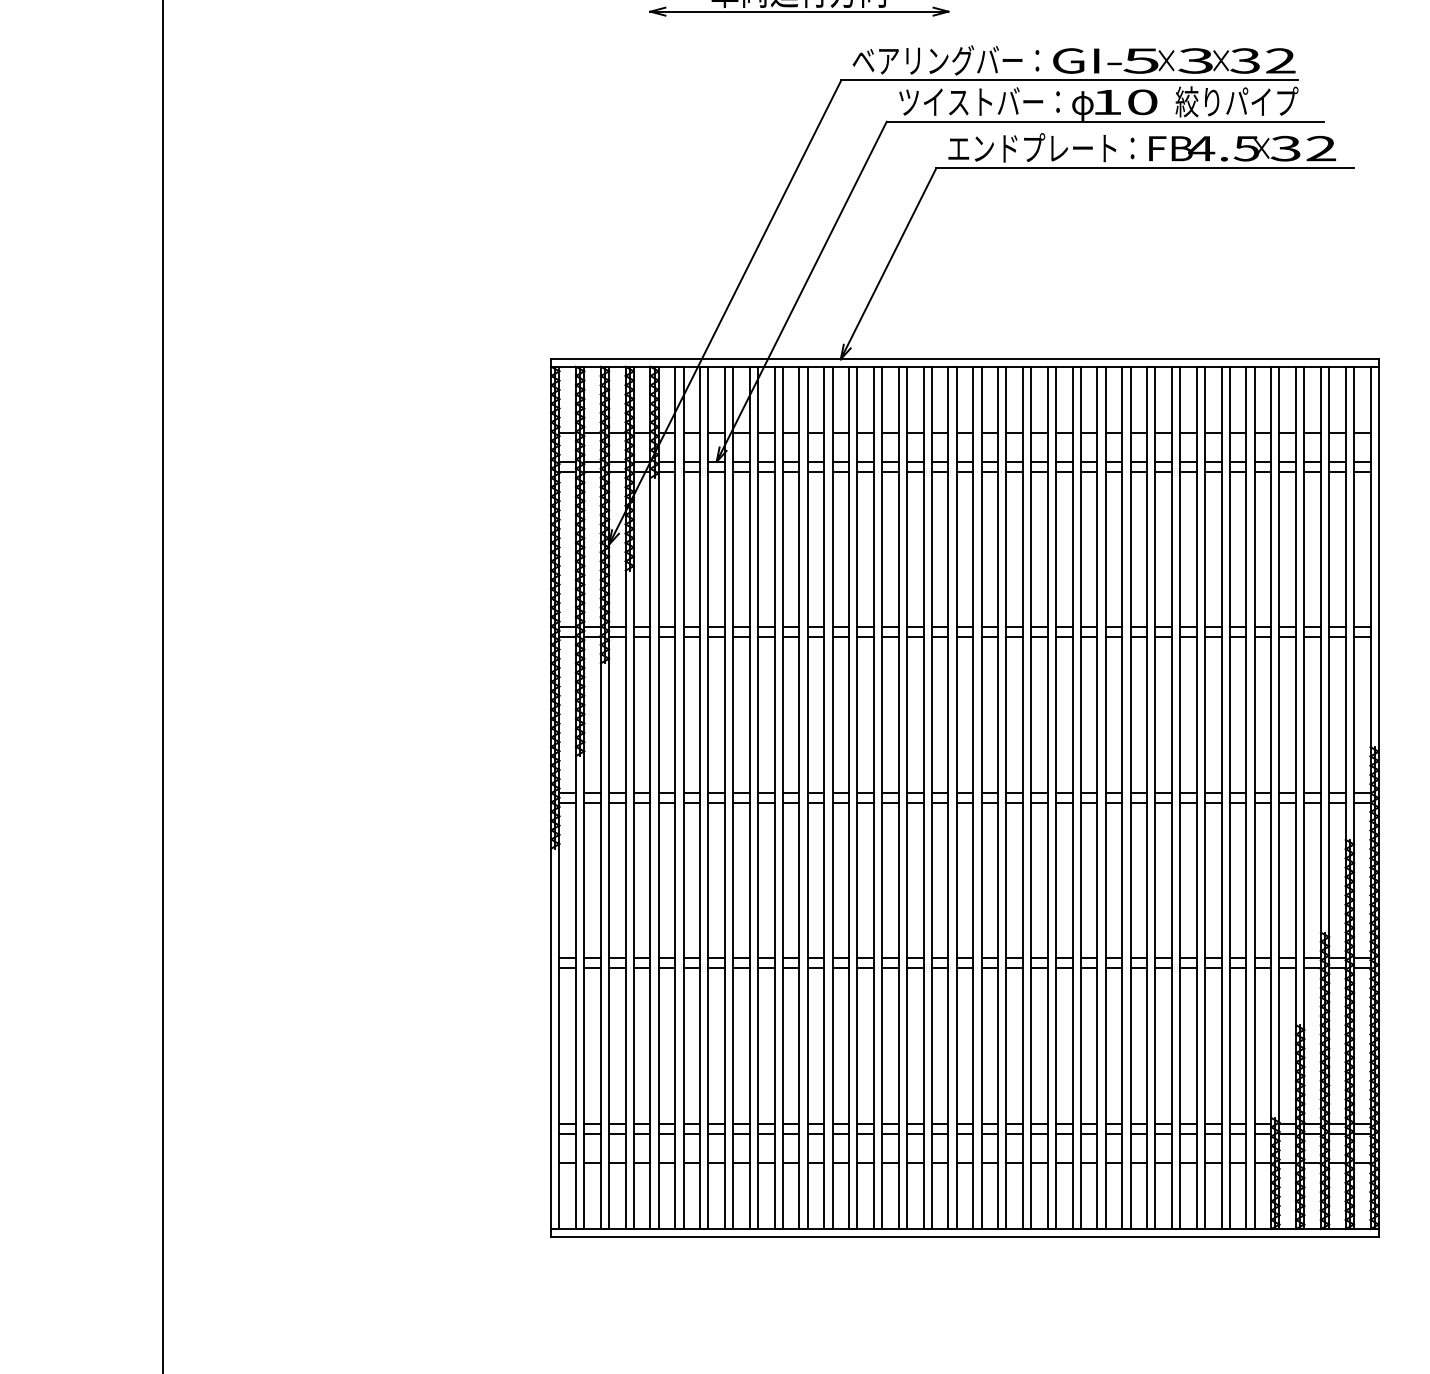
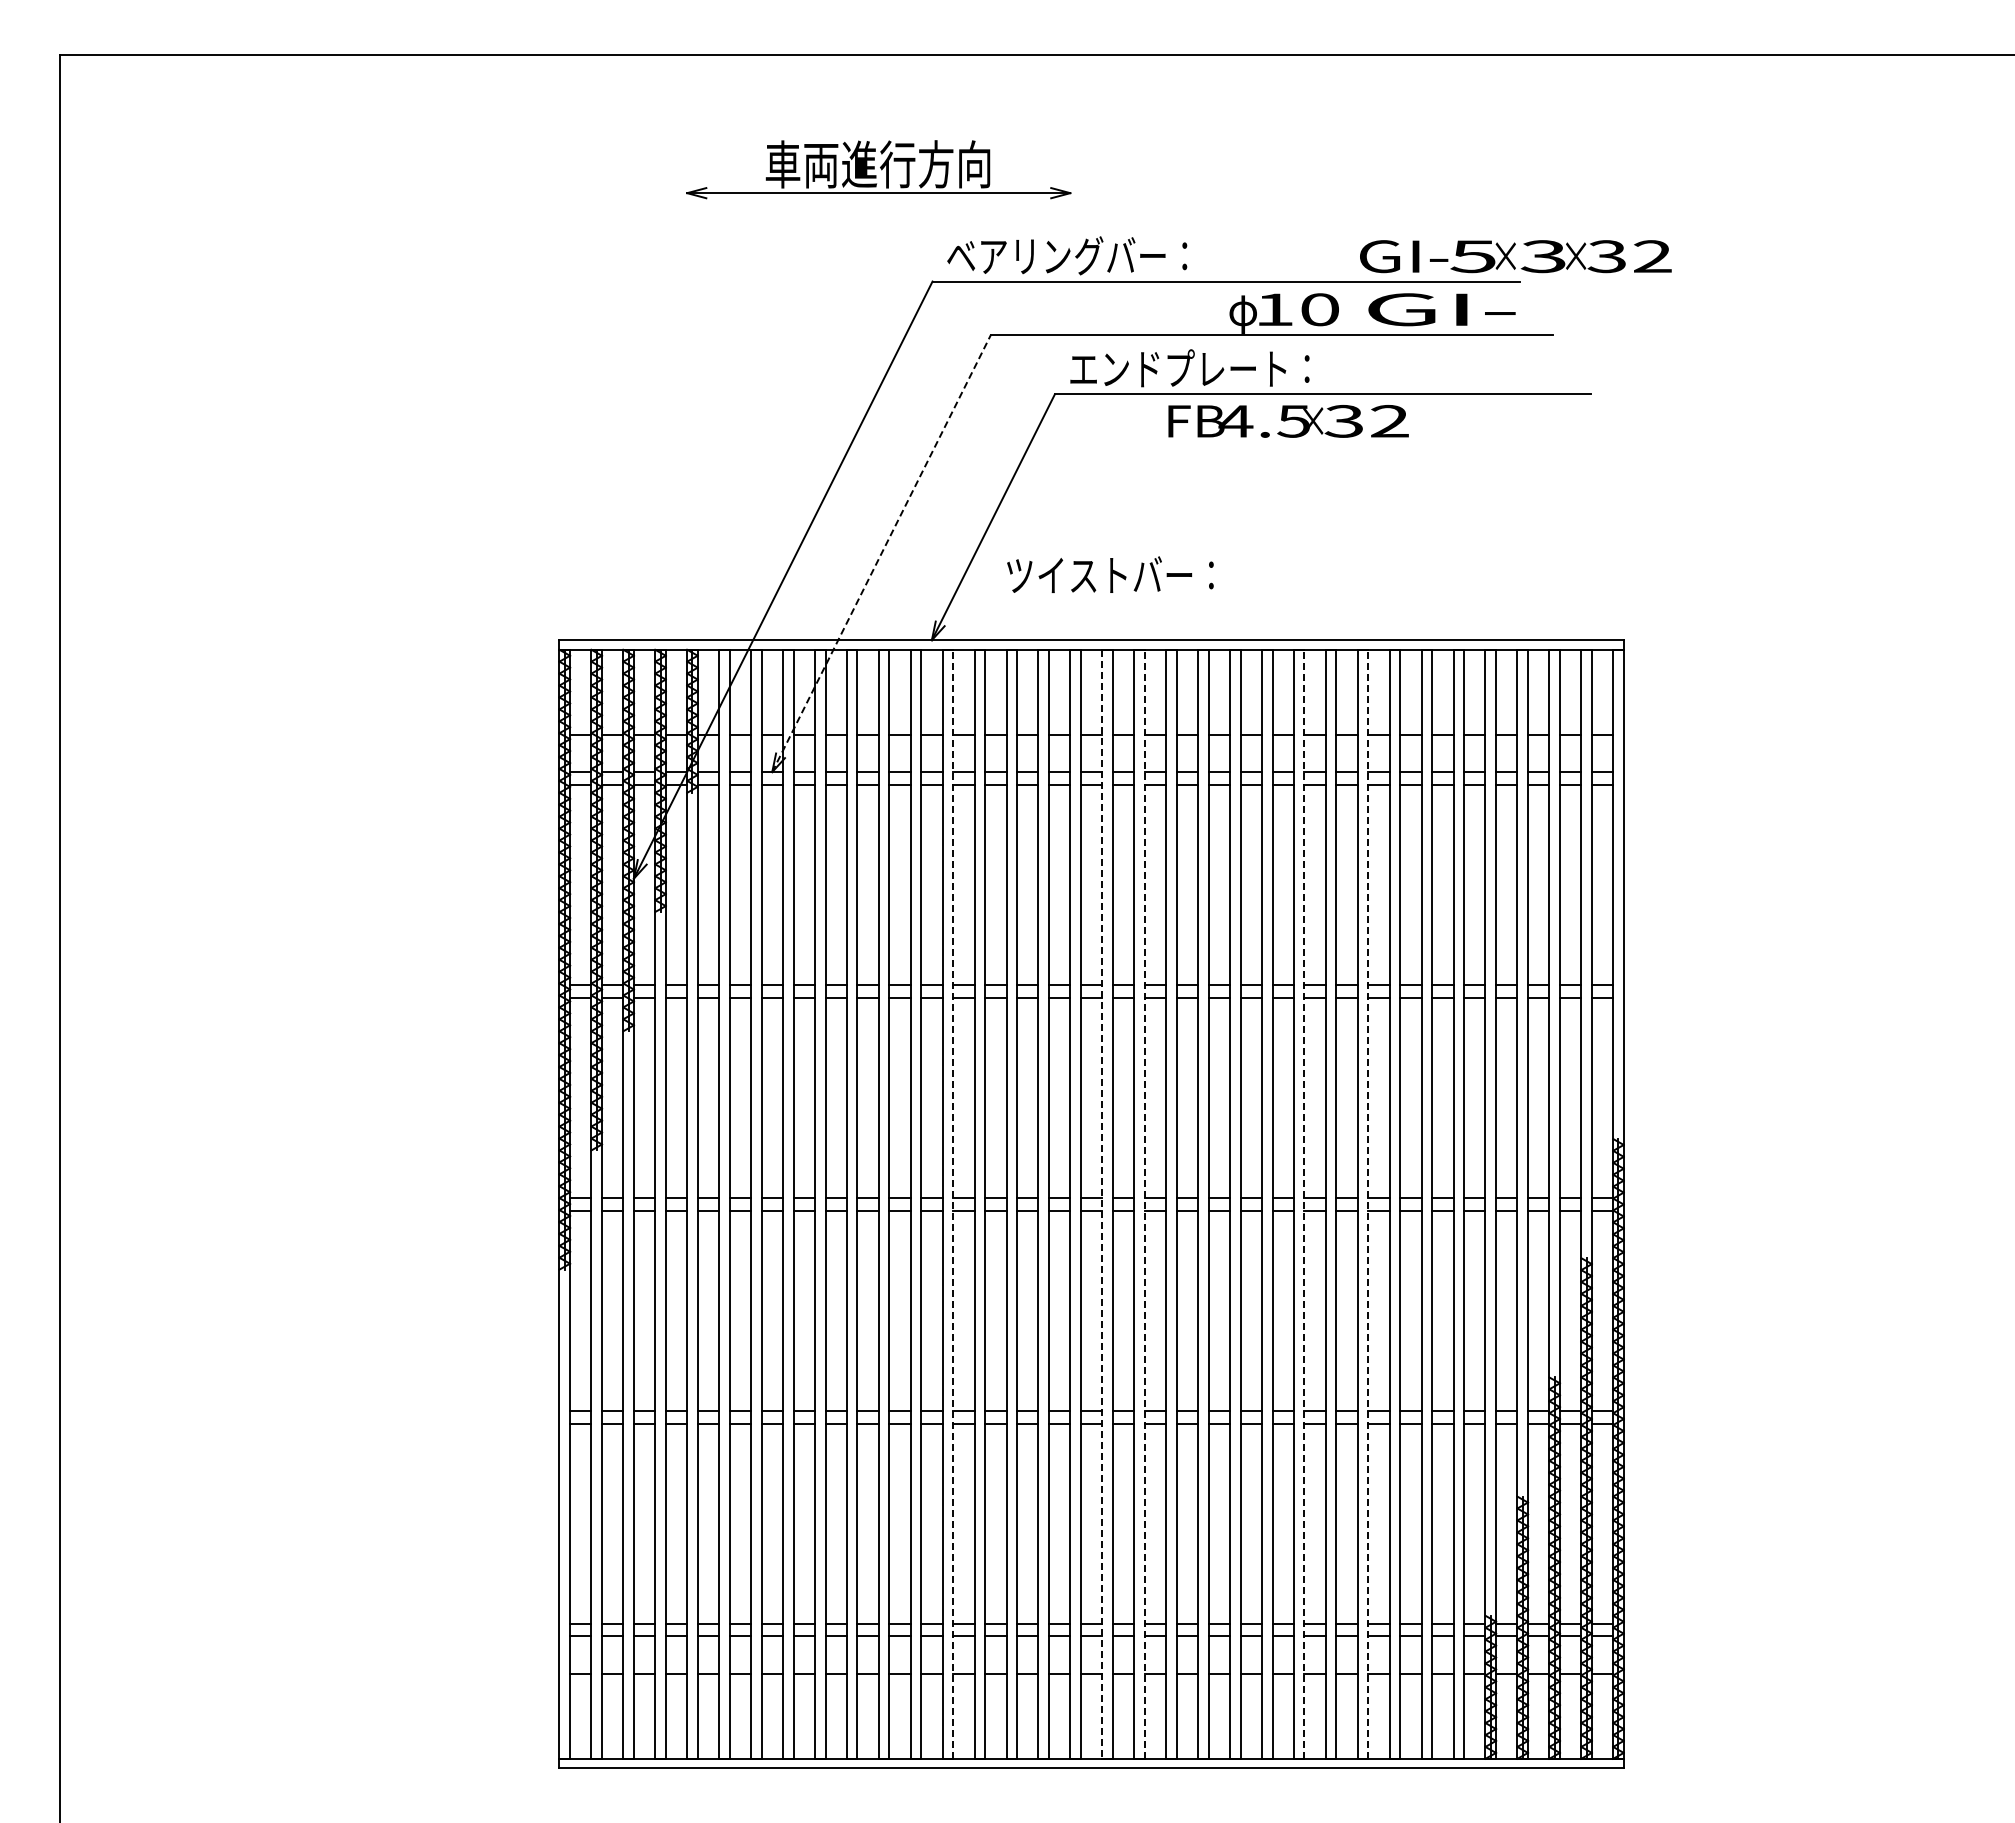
text: (1174, 60) -> (1515, 256), moved
text: (979, 101) -> (1110, 574), moved
text: (1237, 102) -> (1441, 309), 絞りパイプ -> GI-
text: (1242, 148) -> (1288, 421), moved
line: (801, 291) -> (881, 553), solid -> dashed
line: (857, 798) -> (953, 1204), solid -> dashed
line: (973, 798) -> (1102, 1204), solid -> dashed
line: (1006, 798) -> (1144, 1204), solid -> dashed
line: (1130, 798) -> (1304, 1204), solid -> dashed
line: (1180, 798) -> (1368, 1204), solid -> dashed

